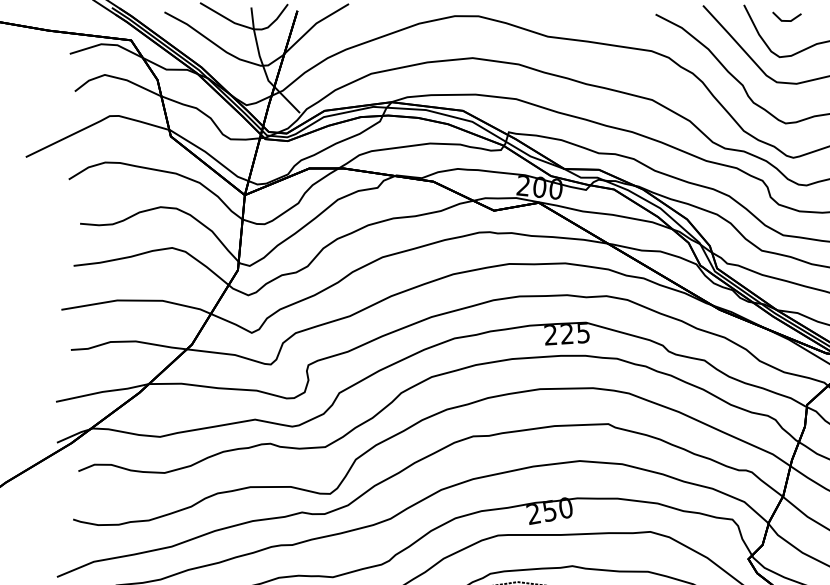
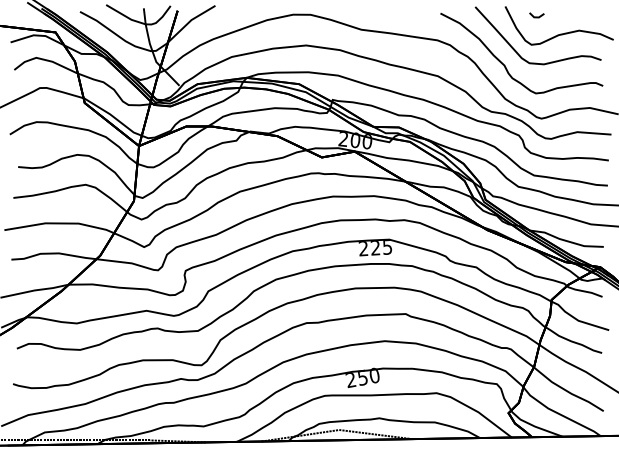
part: (786, 17) -> (536, 15), size x0.7

